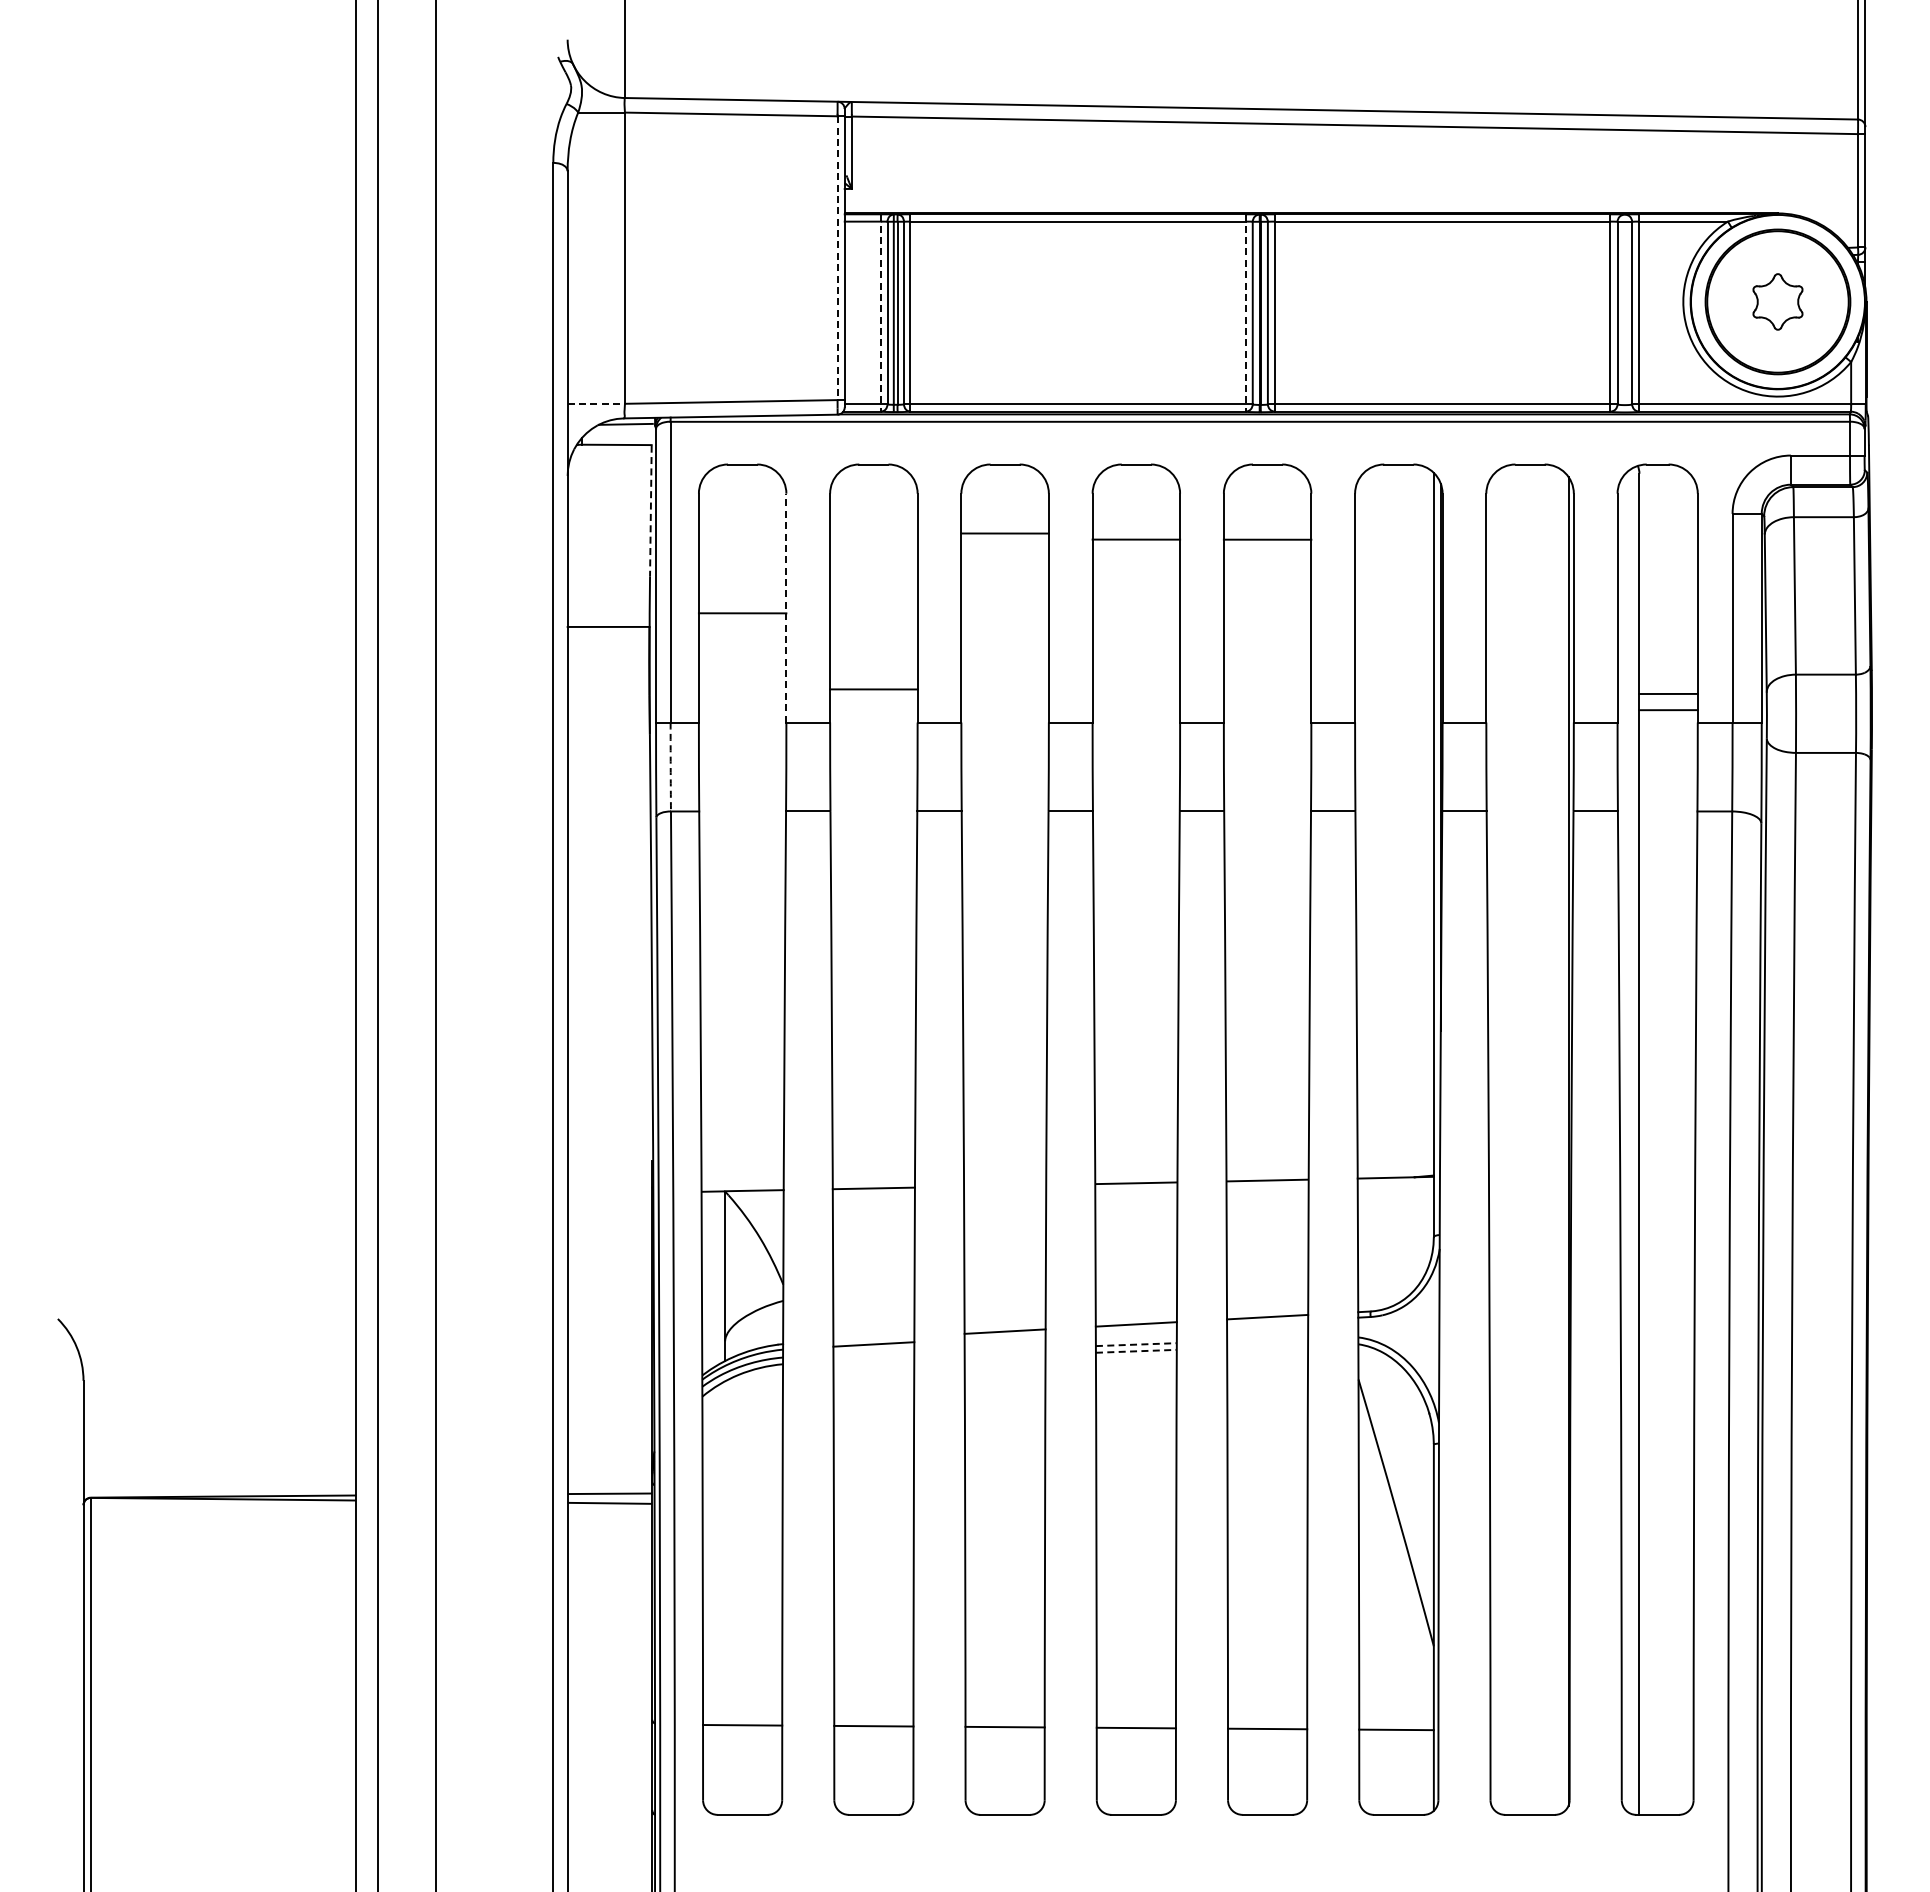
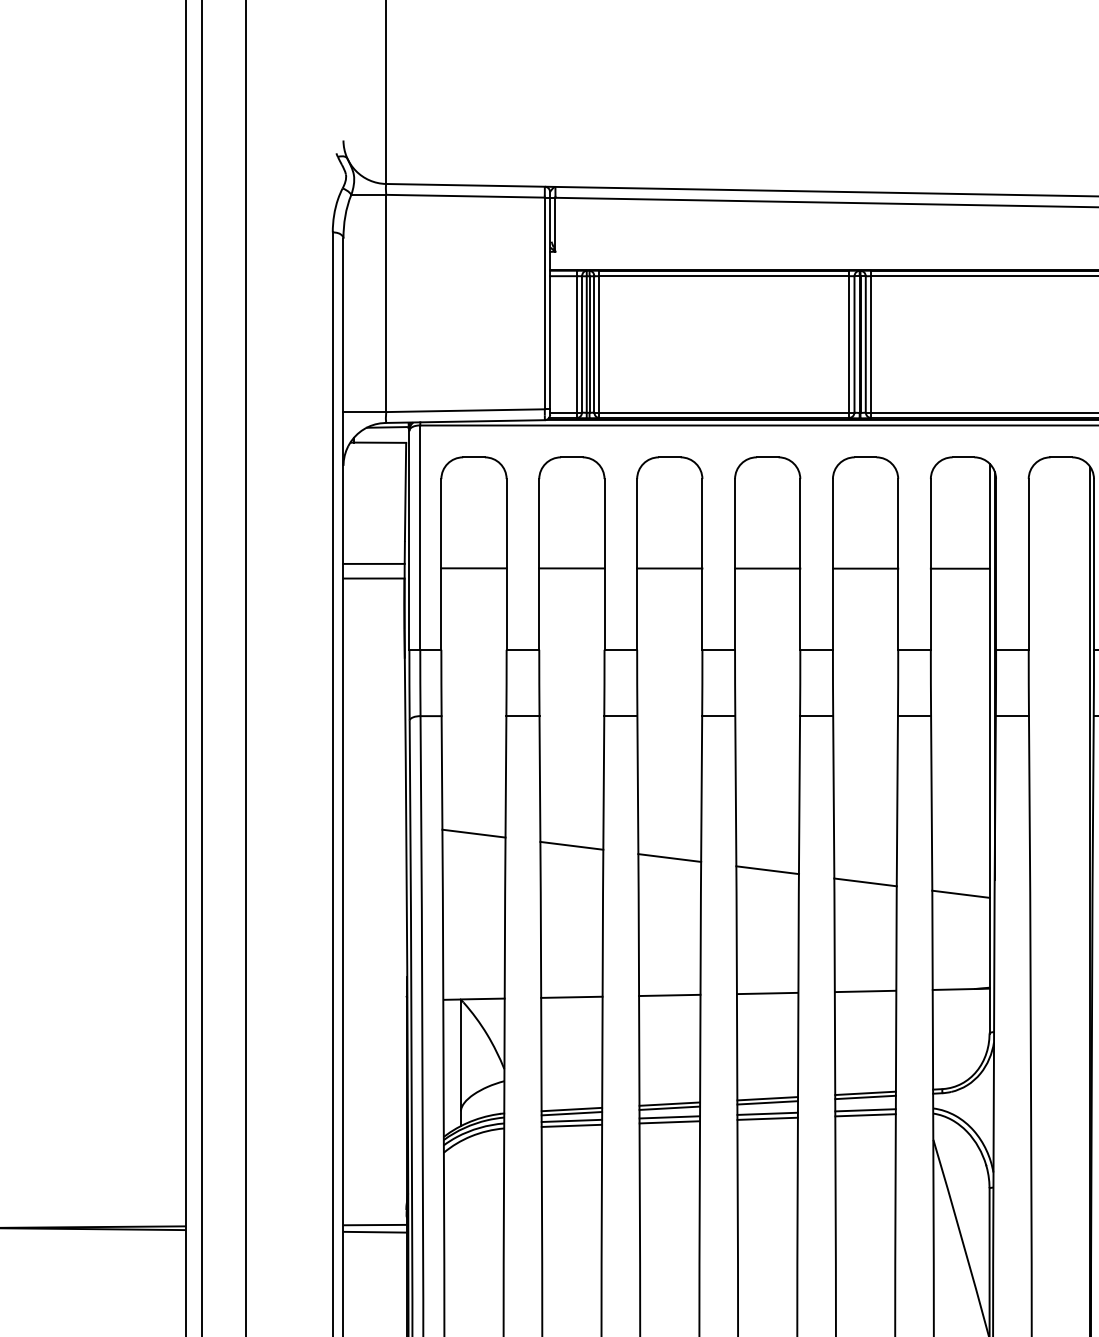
line: (837, 258) -> (544, 303), dashed -> solid
line: (881, 313) -> (577, 344), dashed -> solid
line: (1245, 313) -> (849, 344), dashed -> solid
line: (596, 403) -> (365, 411), dashed -> solid
line: (650, 511) -> (405, 492), dashed -> solid
line: (1004, 533) -> (669, 568), moved
line: (1136, 539) -> (767, 568), moved
line: (1267, 539) -> (865, 568), moved
line: (608, 607) -> (373, 564), added
line: (786, 607) -> (506, 564), dashed -> solid
line: (1394, 613) -> (960, 568), added
line: (873, 689) -> (571, 568), moved
arc: (670, 767) -> (420, 683), dashed -> solid
line: (742, 968) -> (473, 833), added
line: (873, 985) -> (571, 845), added
line: (1004, 1001) -> (669, 857), added
line: (1136, 1017) -> (767, 869), added
line: (1267, 1034) -> (865, 882), added
line: (1395, 1050) -> (960, 894), added
line: (1005, 1185) -> (670, 995), added
line: (1267, 1322) -> (865, 1097), added
line: (1135, 1329) -> (767, 1102), added
line: (1004, 1336) -> (669, 1107), added
line: (873, 1338) -> (571, 1109), added
line: (1267, 1339) -> (865, 1110), added
line: (1136, 1344) -> (767, 1113), dashed -> solid
line: (1267, 1346) -> (865, 1115), added
line: (1004, 1348) -> (669, 1116), added
line: (1136, 1351) -> (767, 1118), dashed -> solid
line: (873, 1353) -> (571, 1120), added
line: (1004, 1355) -> (669, 1121), added
line: (873, 1360) -> (571, 1125), added

